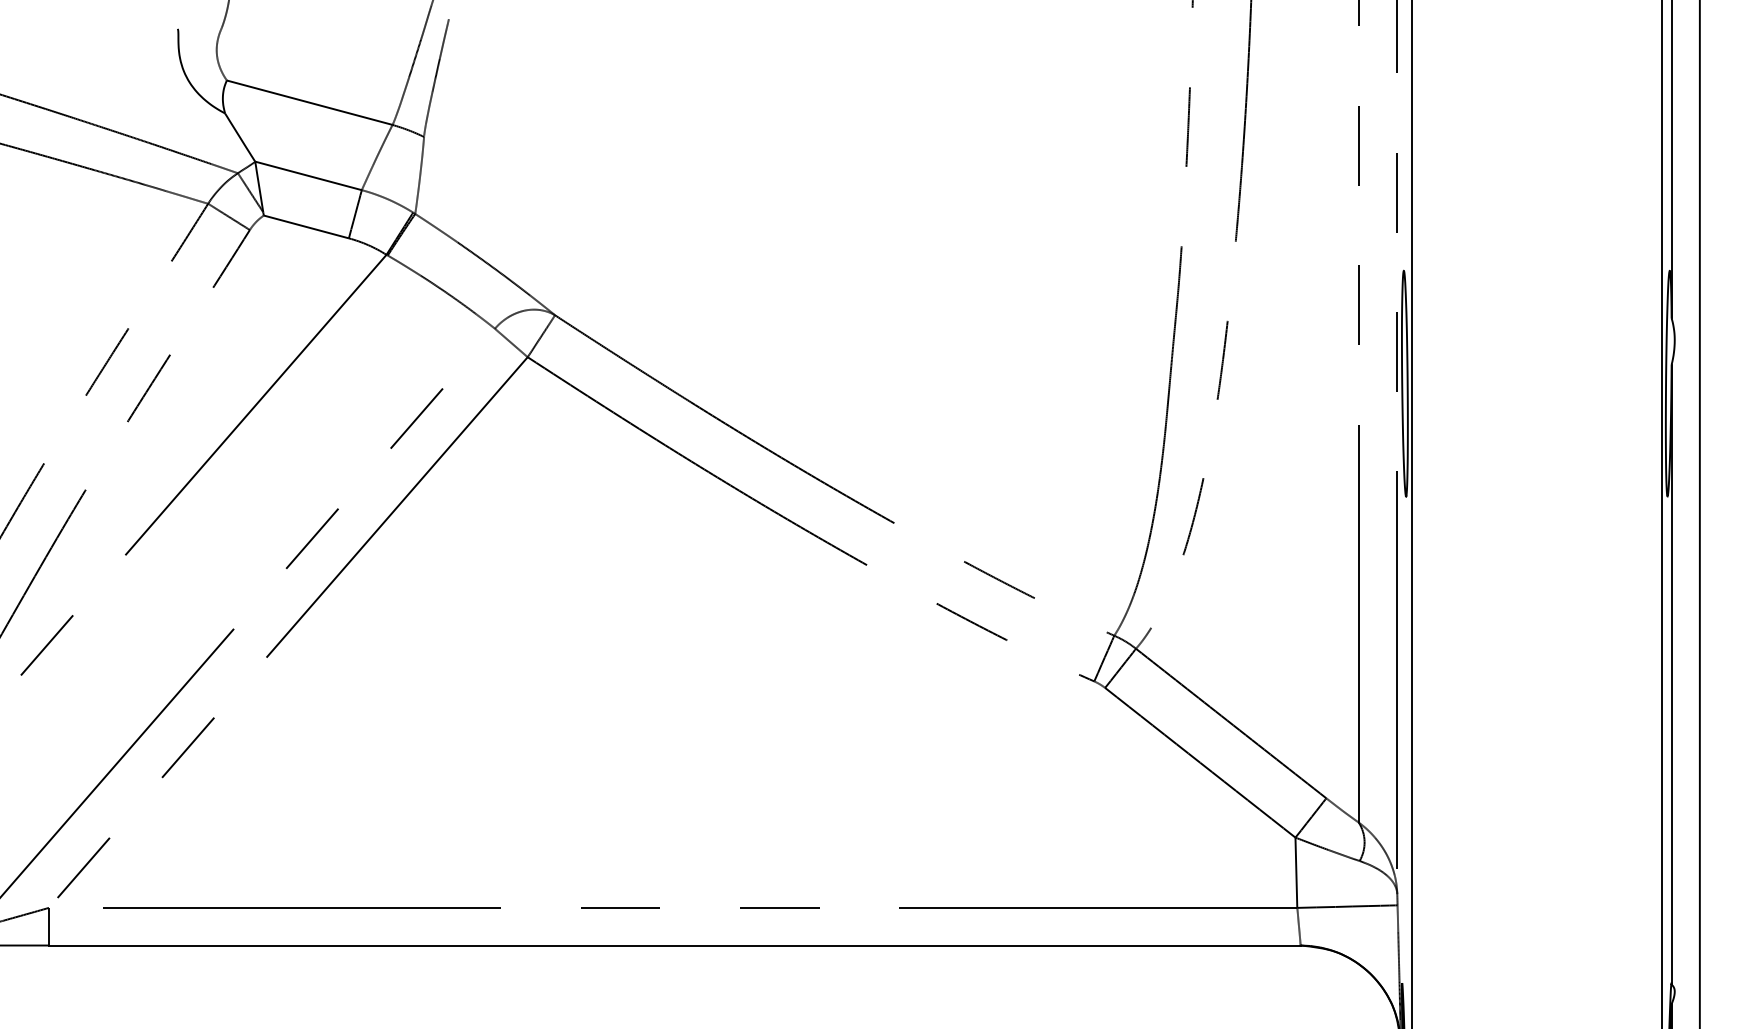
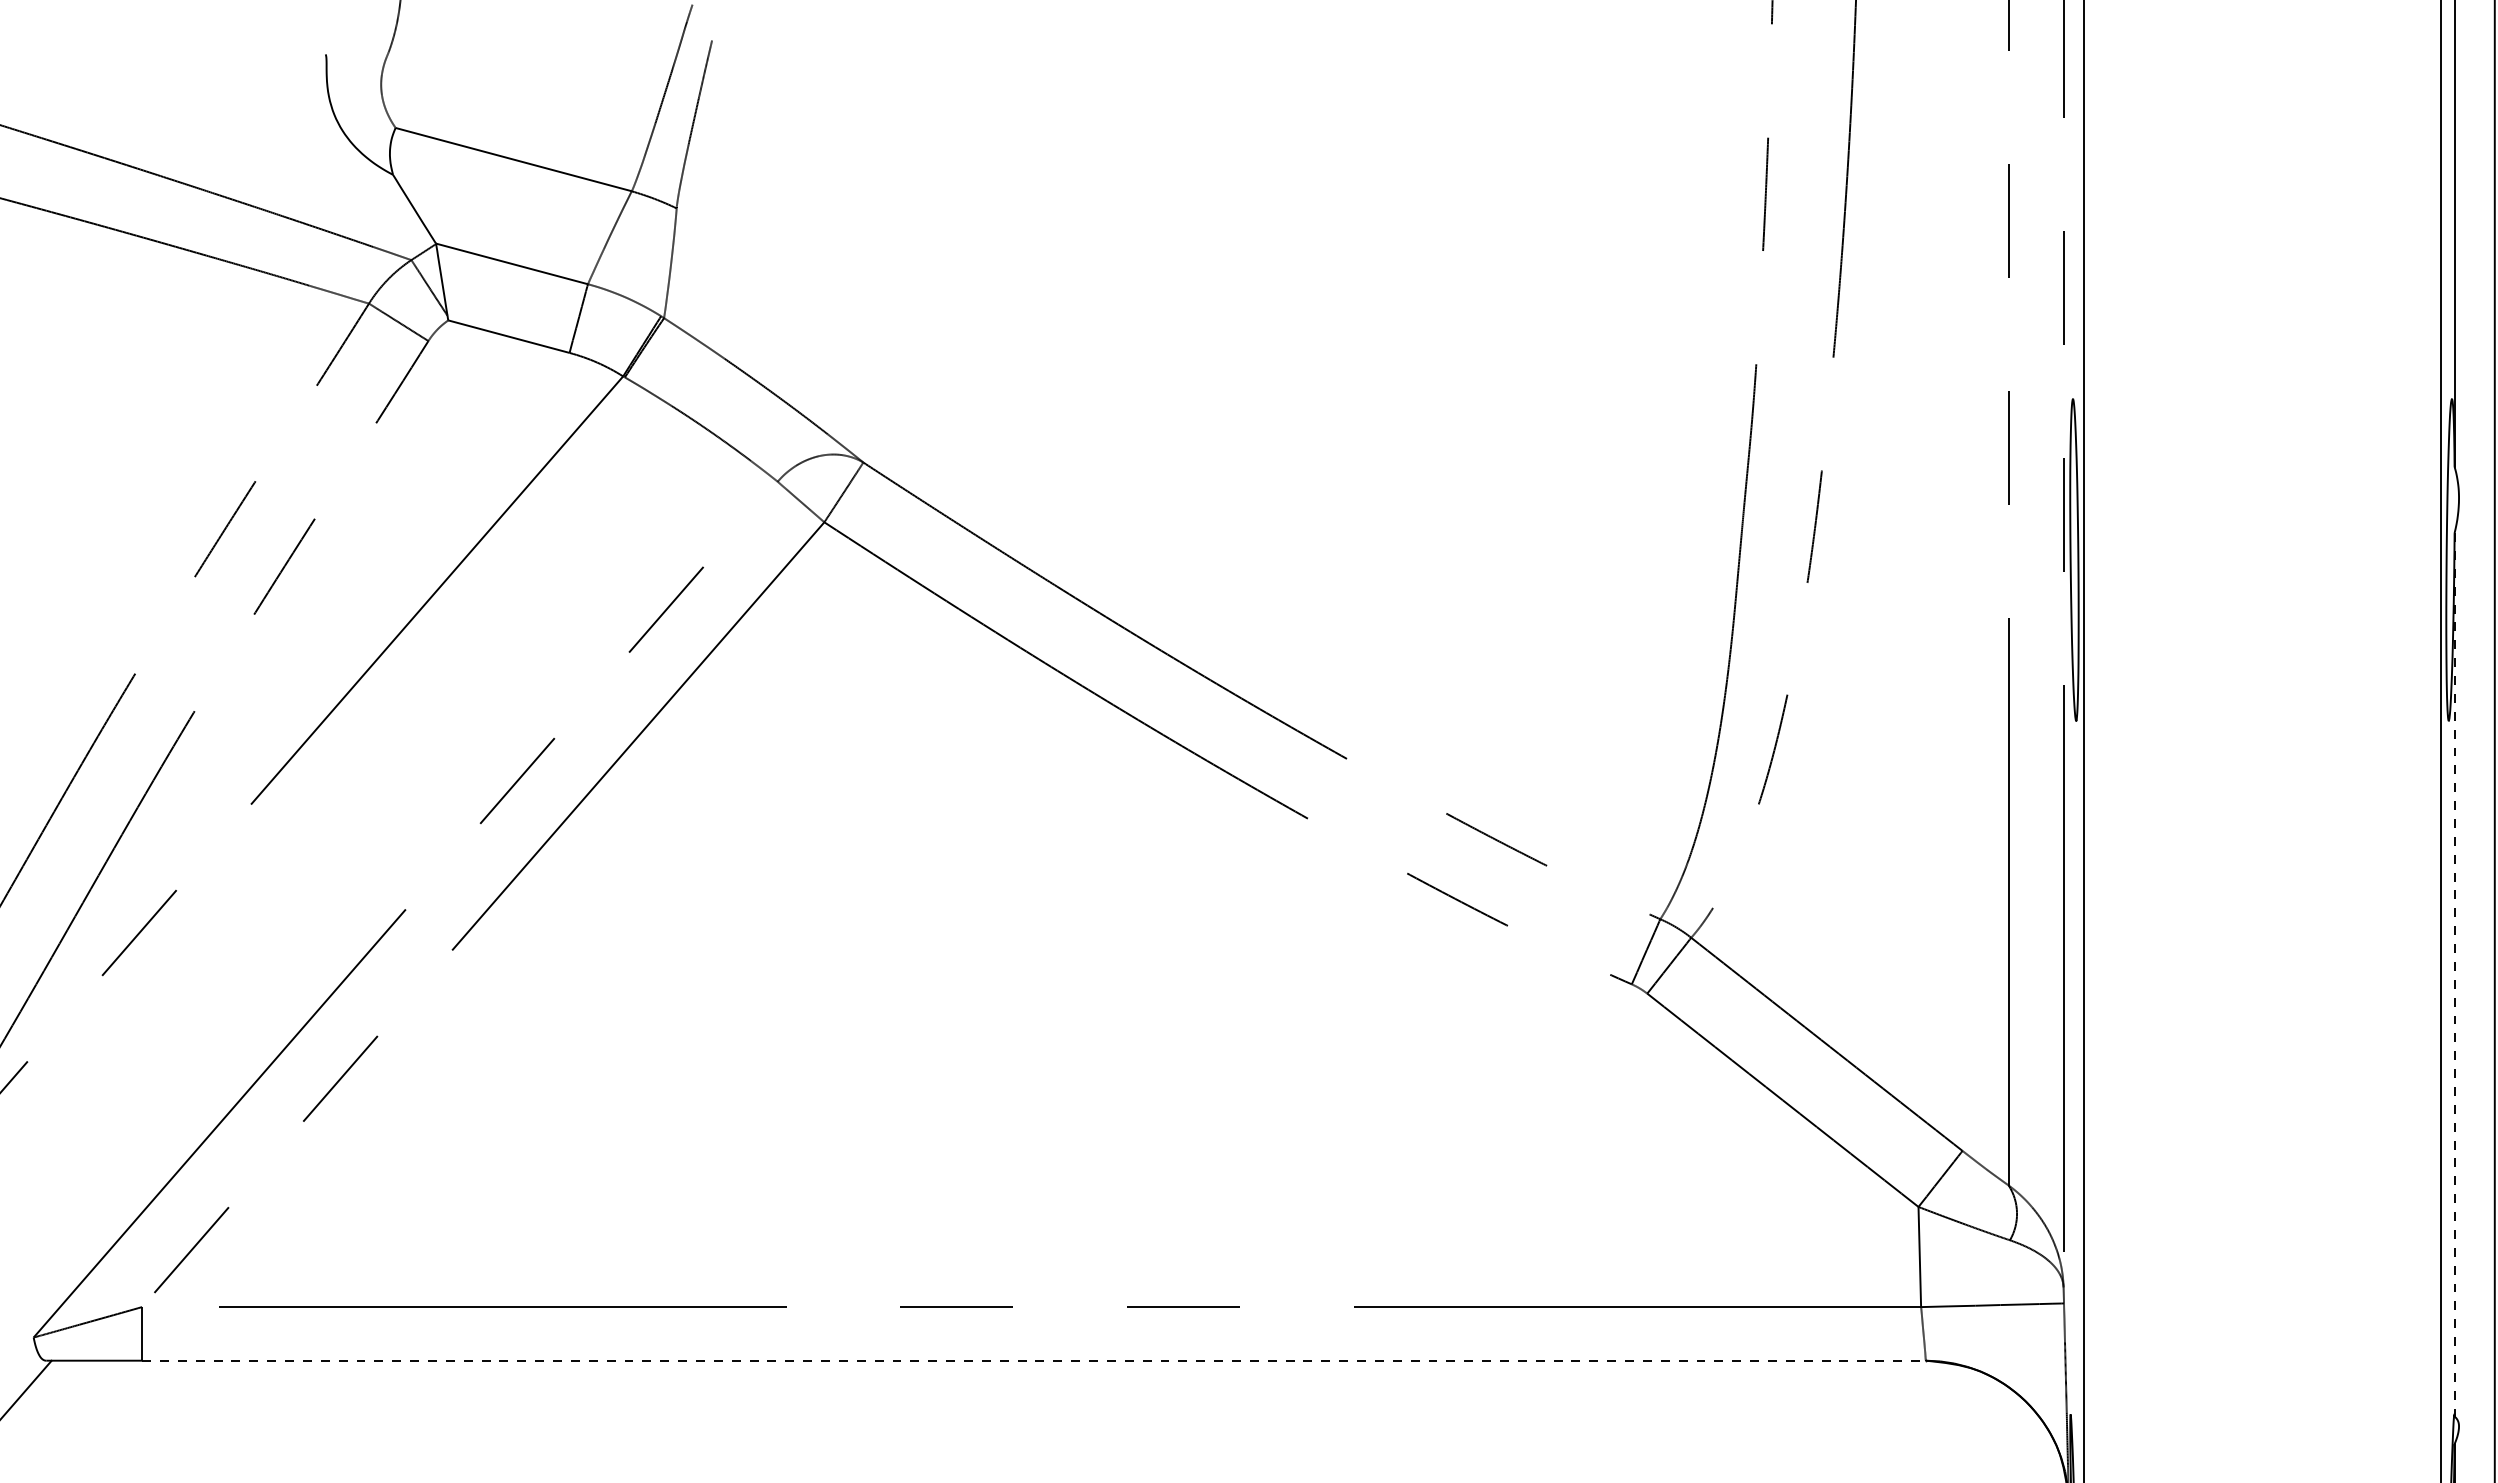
line: (1671, 674) -> (2454, 974), solid -> dashed
line: (674, 945) -> (1033, 1360), solid -> dashed

